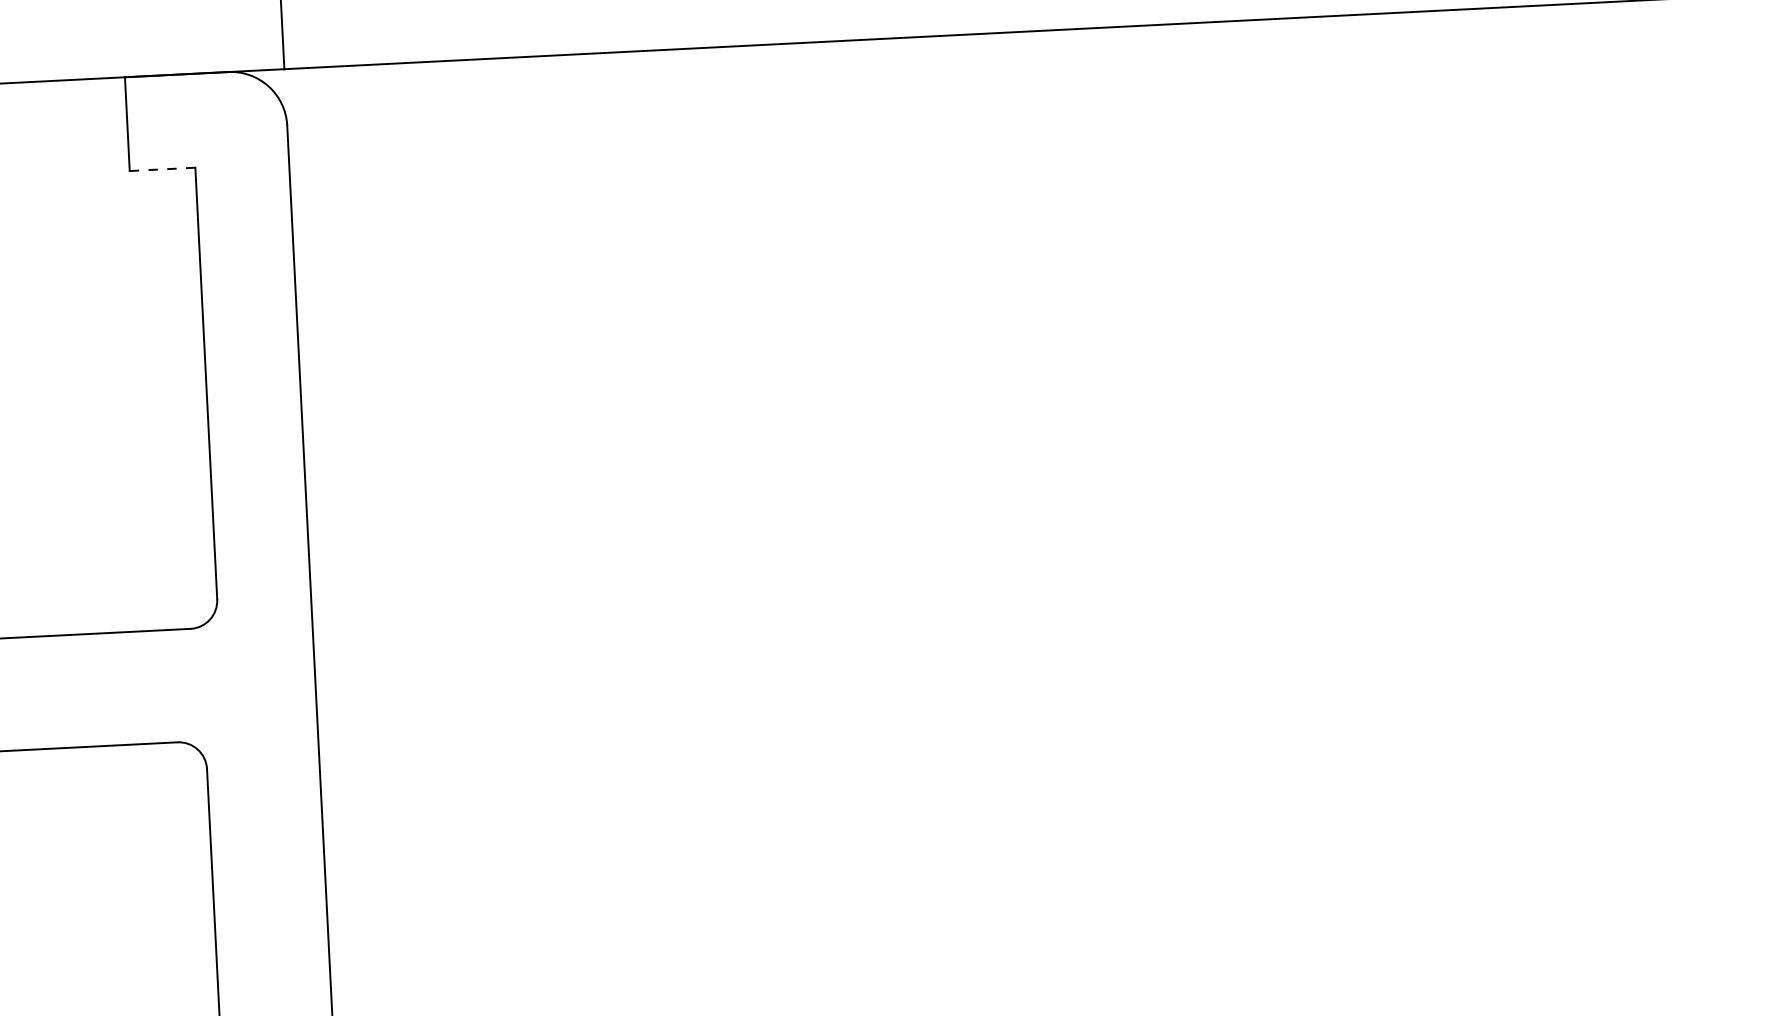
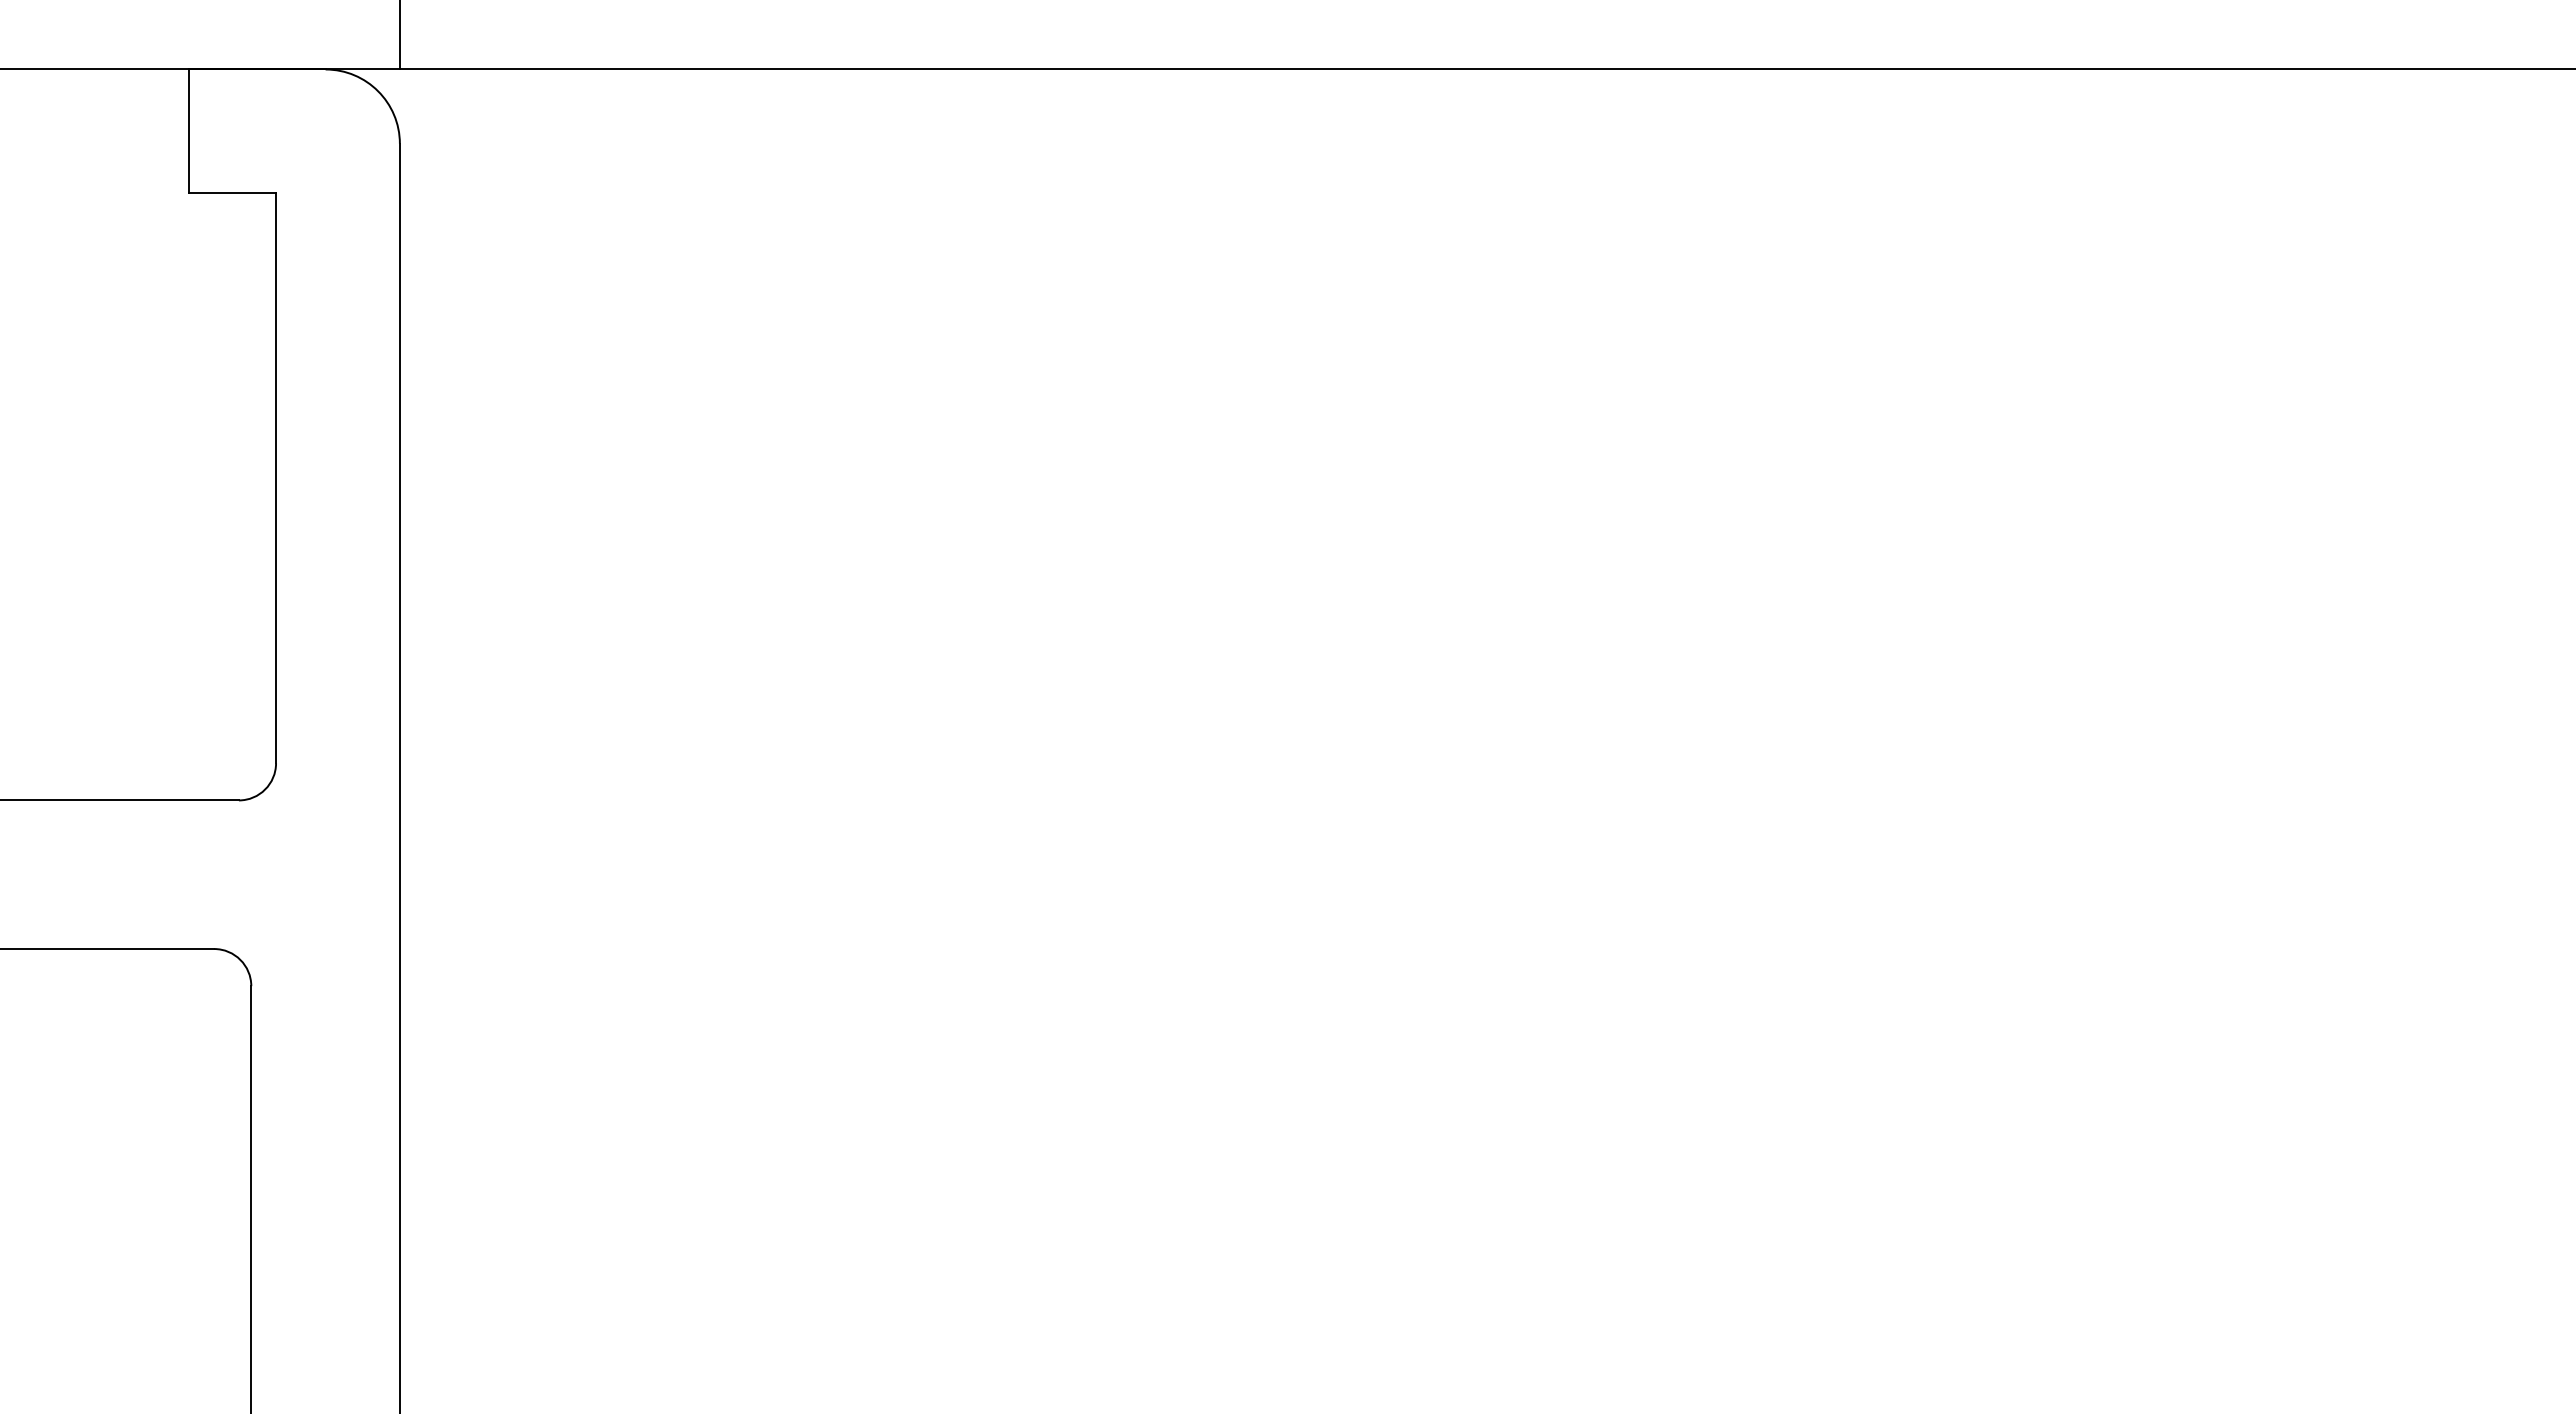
line: (162, 169) -> (232, 193), dashed -> solid

